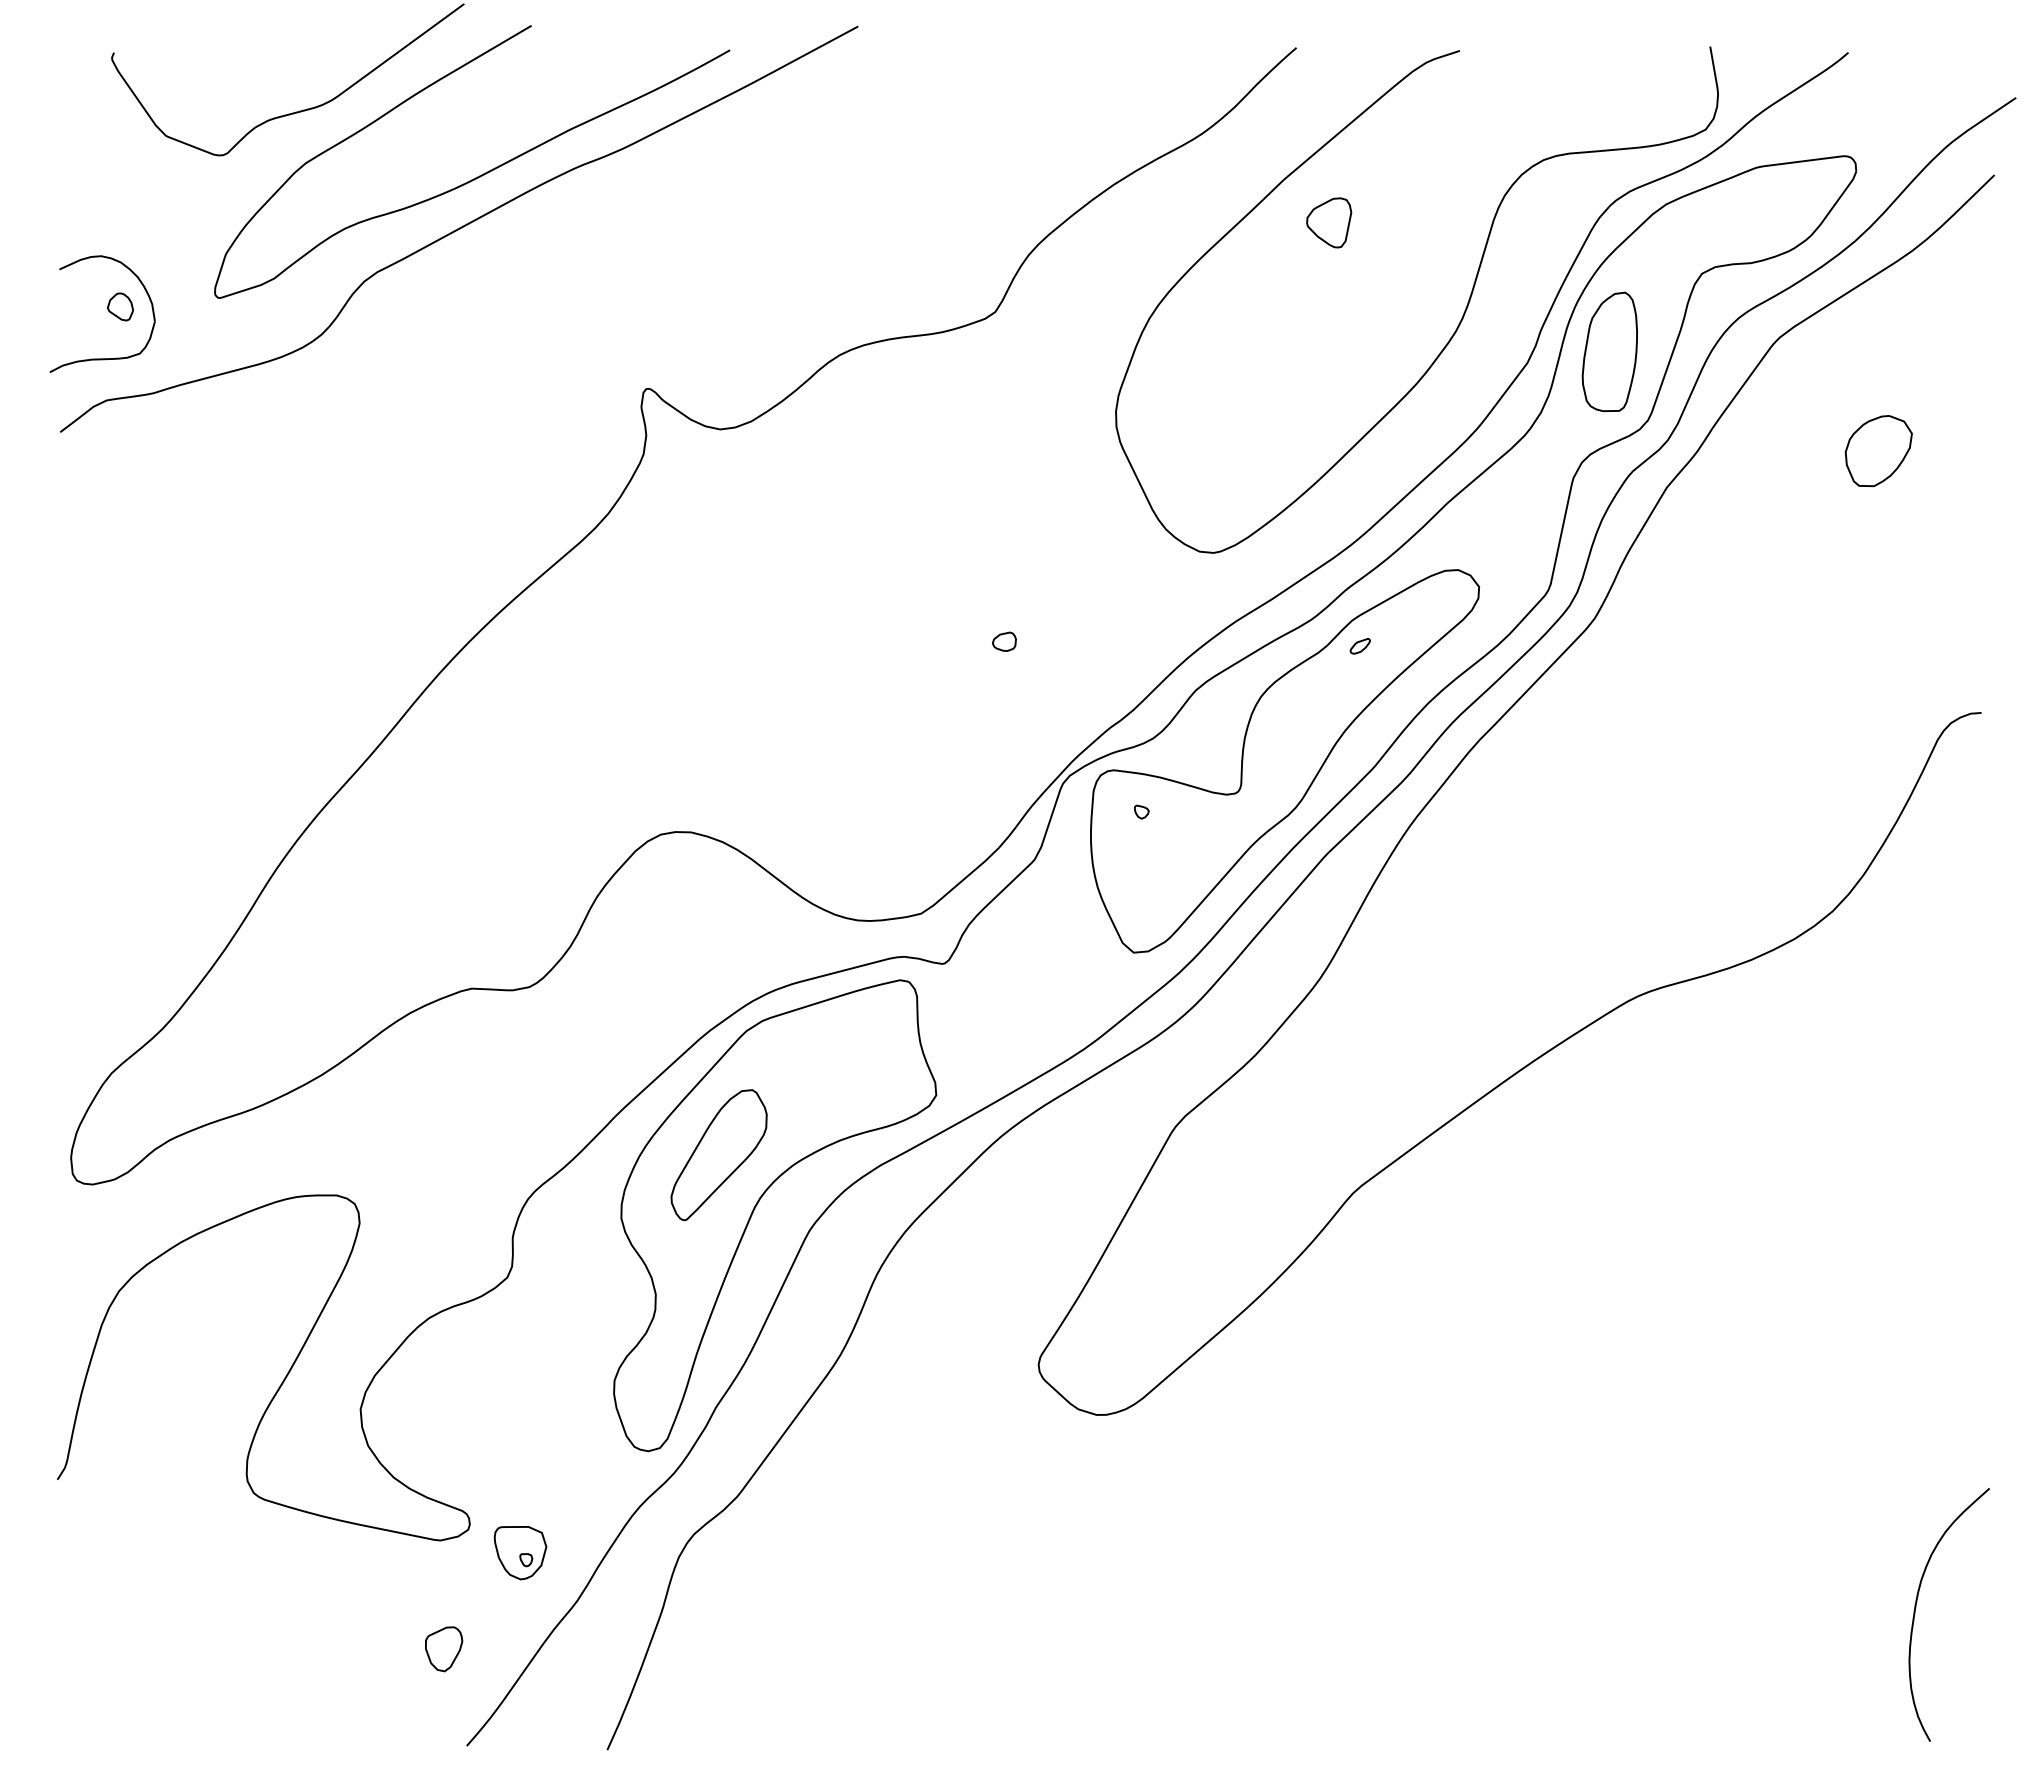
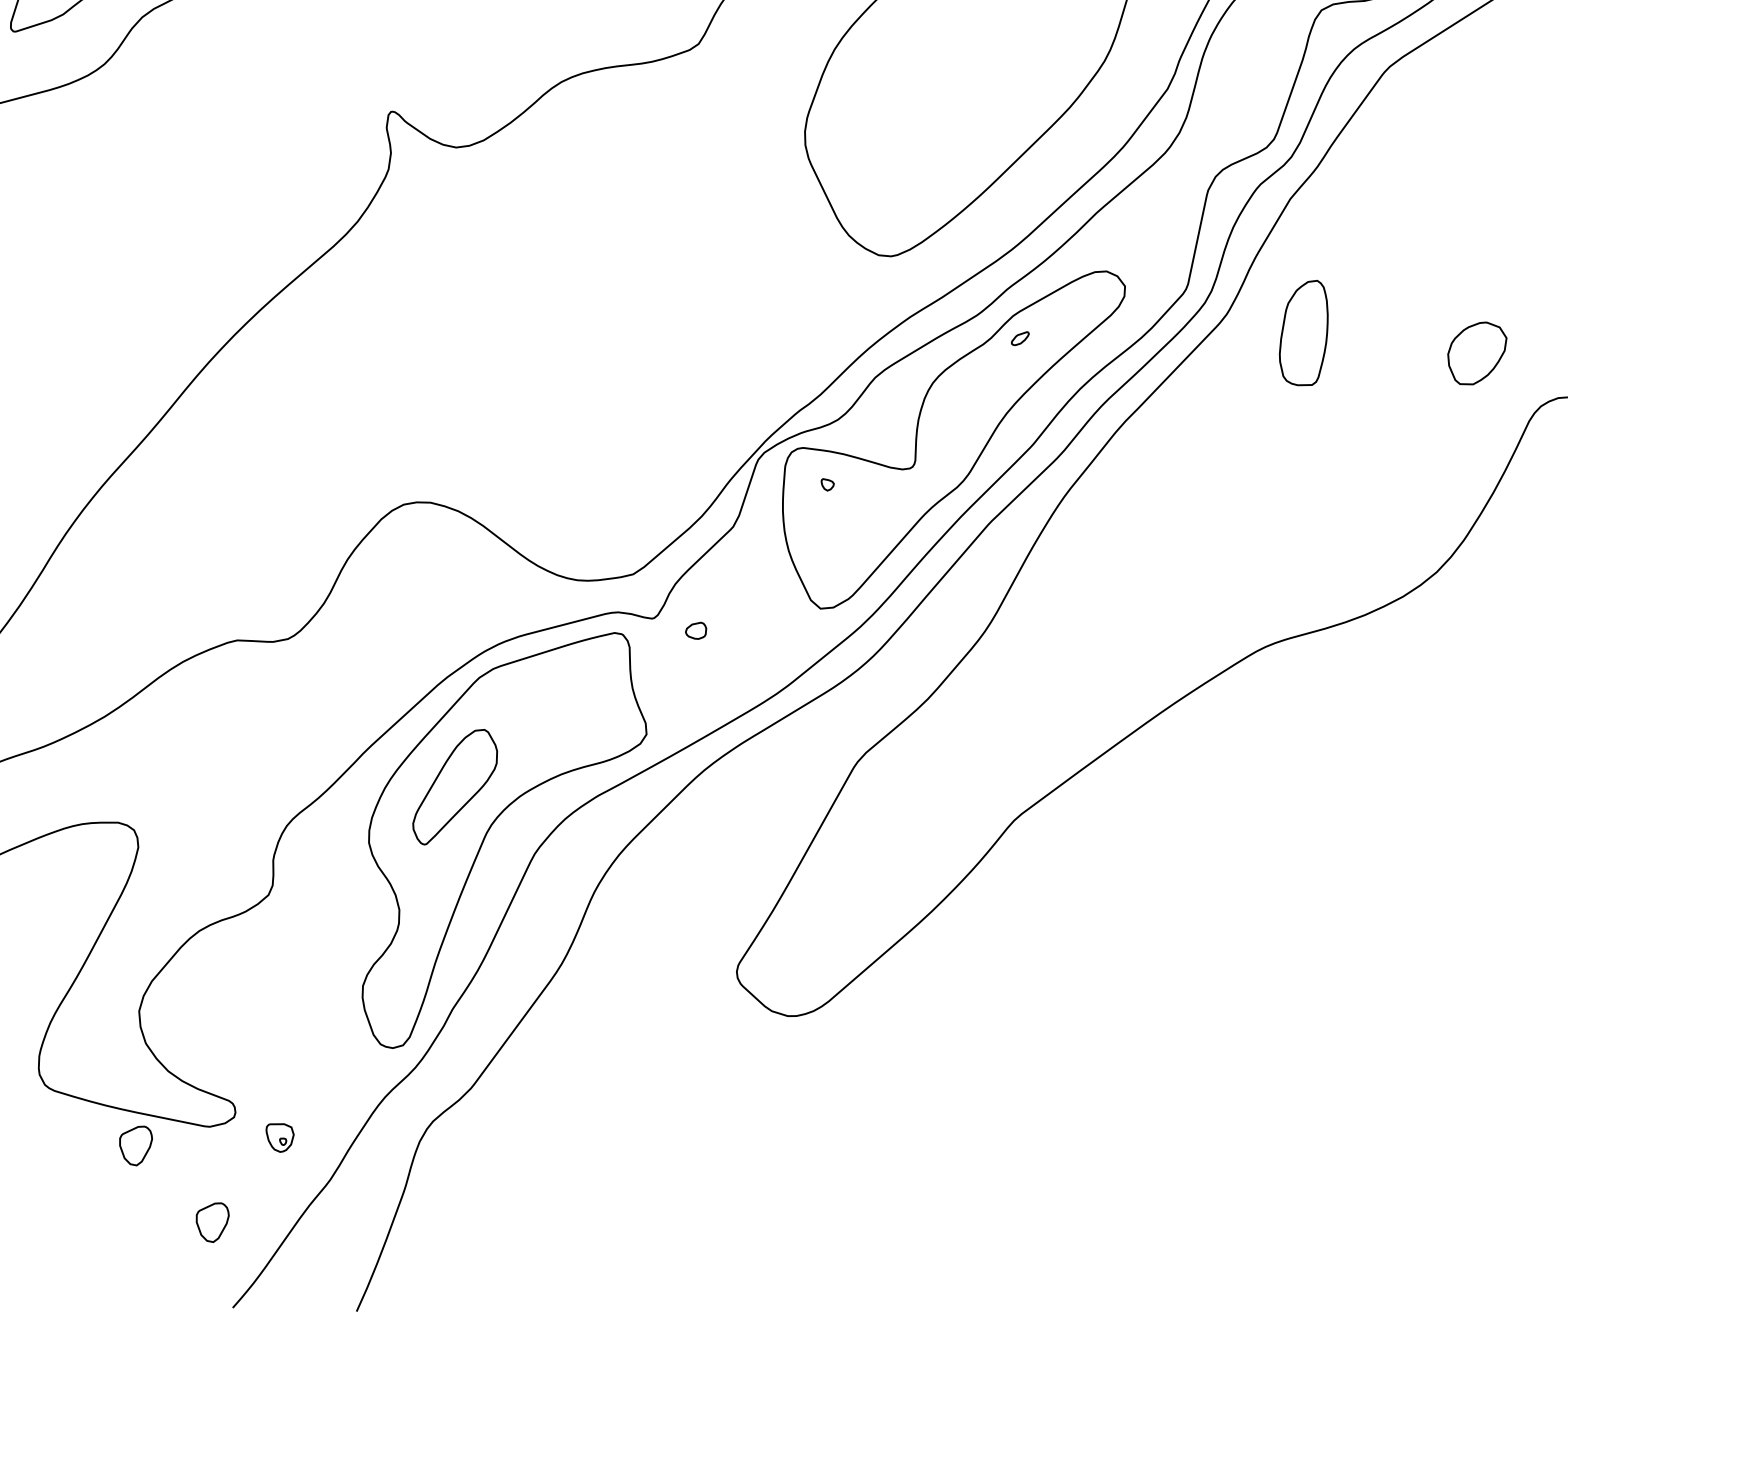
part: (1609, 351) -> (1303, 332), moved
part: (1878, 451) -> (1477, 353), moved
part: (1004, 641) -> (696, 630), moved
part: (520, 1553) -> (280, 1138), size x0.6
part: (357, 1562) -> (136, 1146), added
curve: (1916, 1607) -> (1510, 1185), removed

